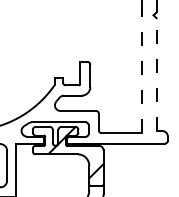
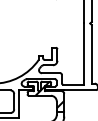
line: (155, 73) -> (91, 53), dashed -> solid
line: (142, 74) -> (84, 54), dashed -> solid

